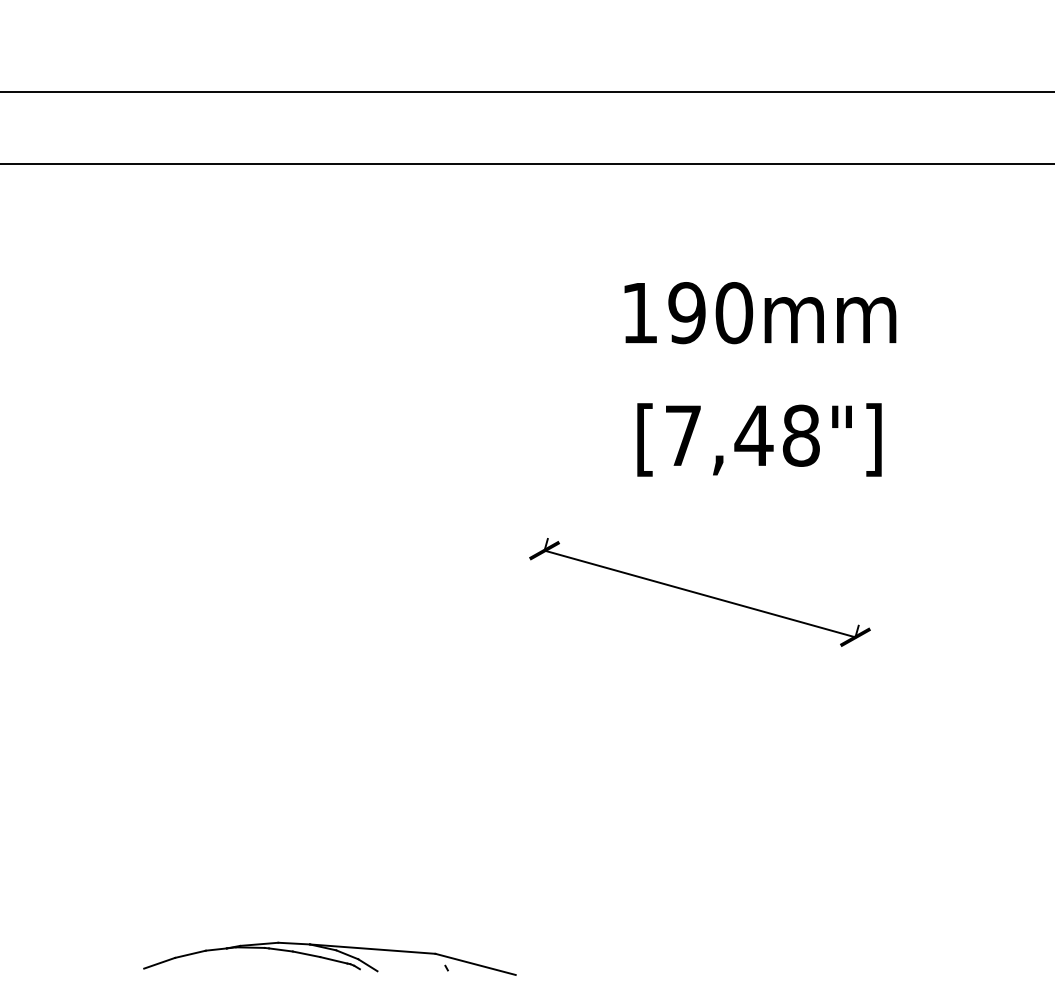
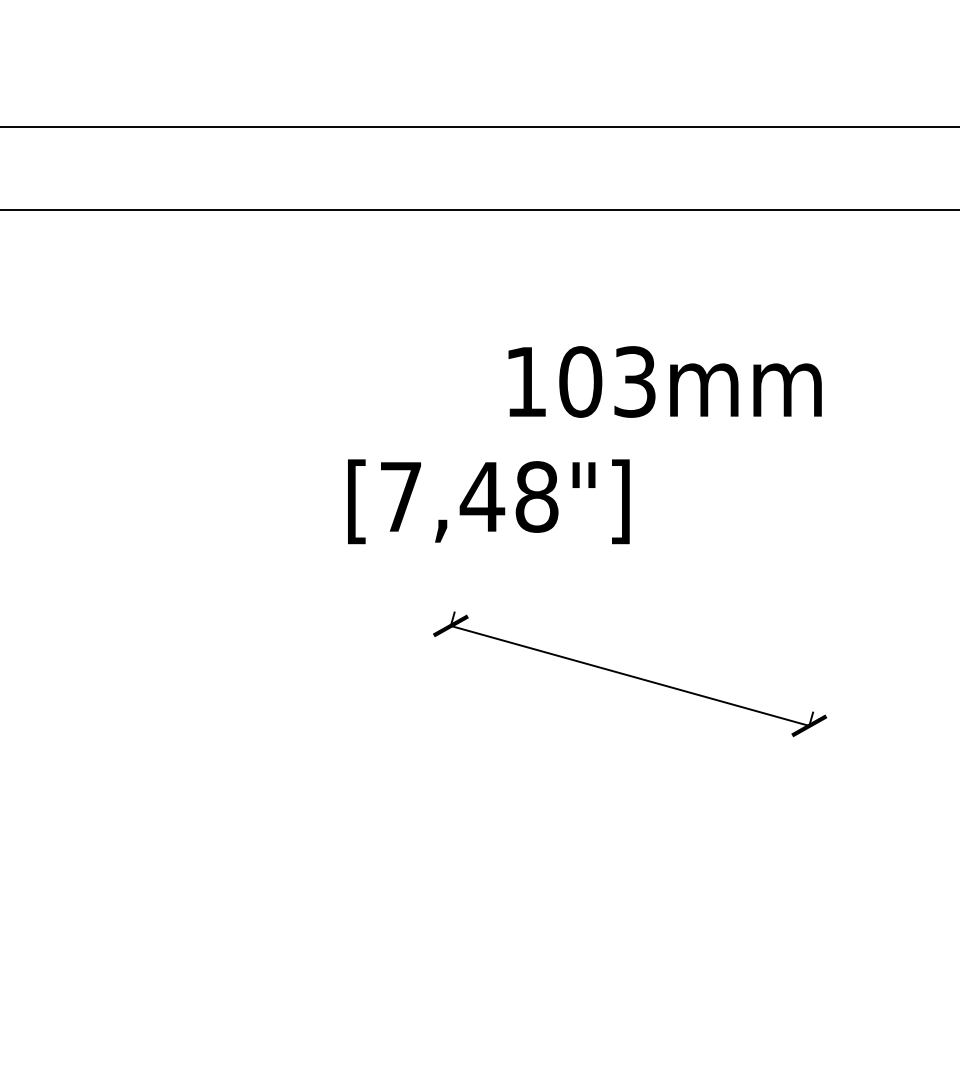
text: (710, 313) -> (607, 382), 190mm -> 103mm
text: (759, 439) -> (488, 501), moved
part: (699, 592) -> (629, 674), moved

